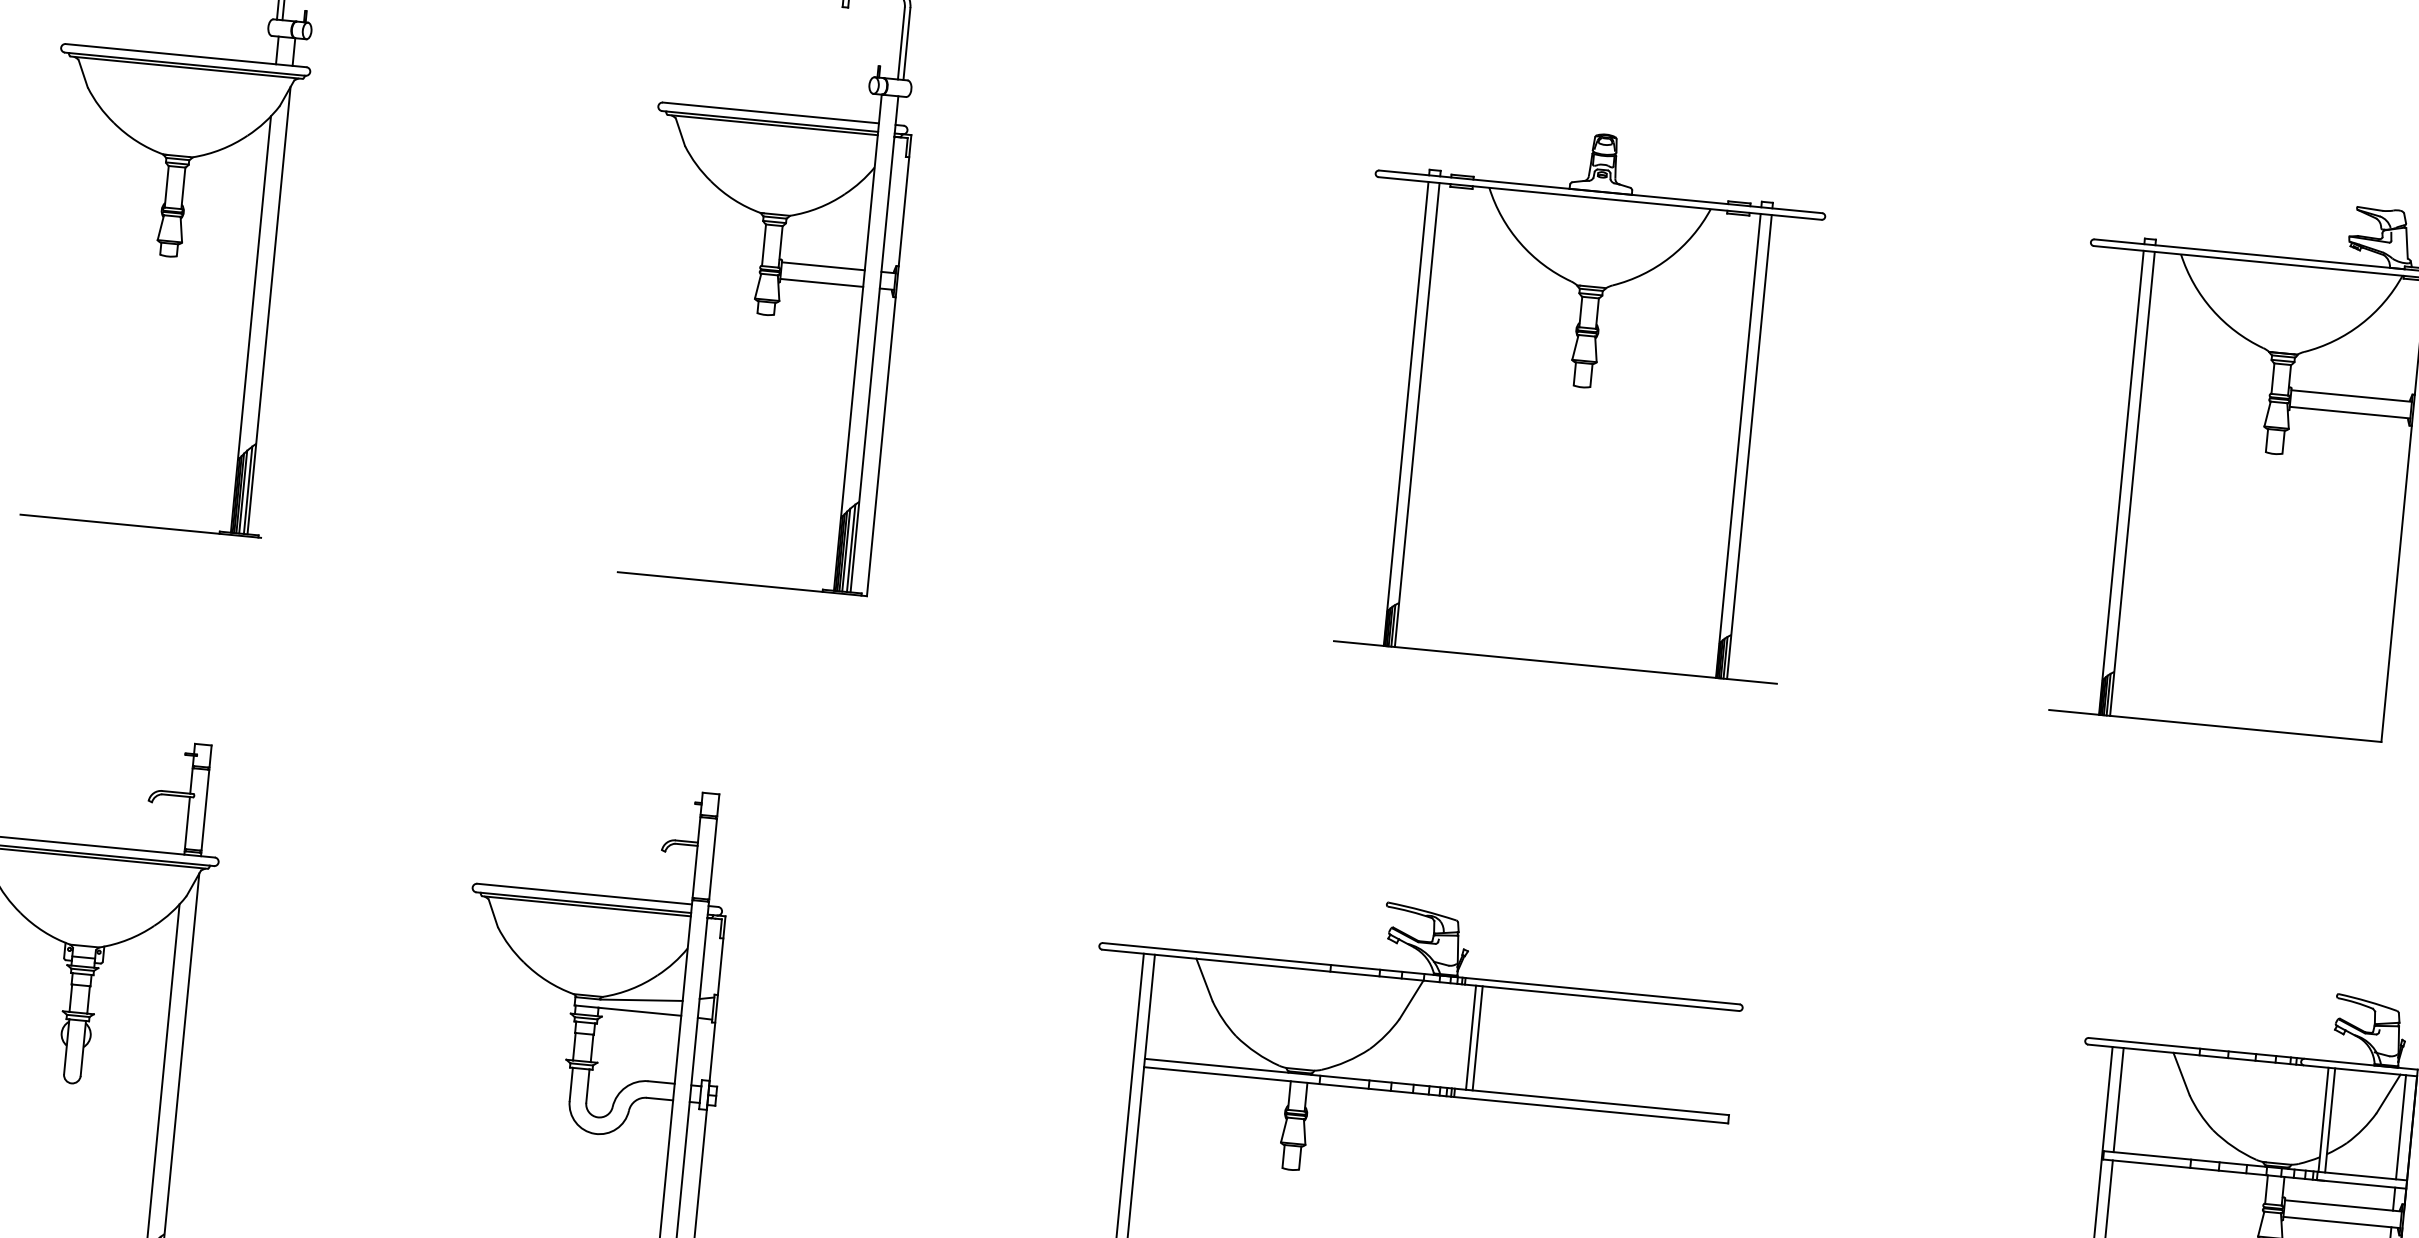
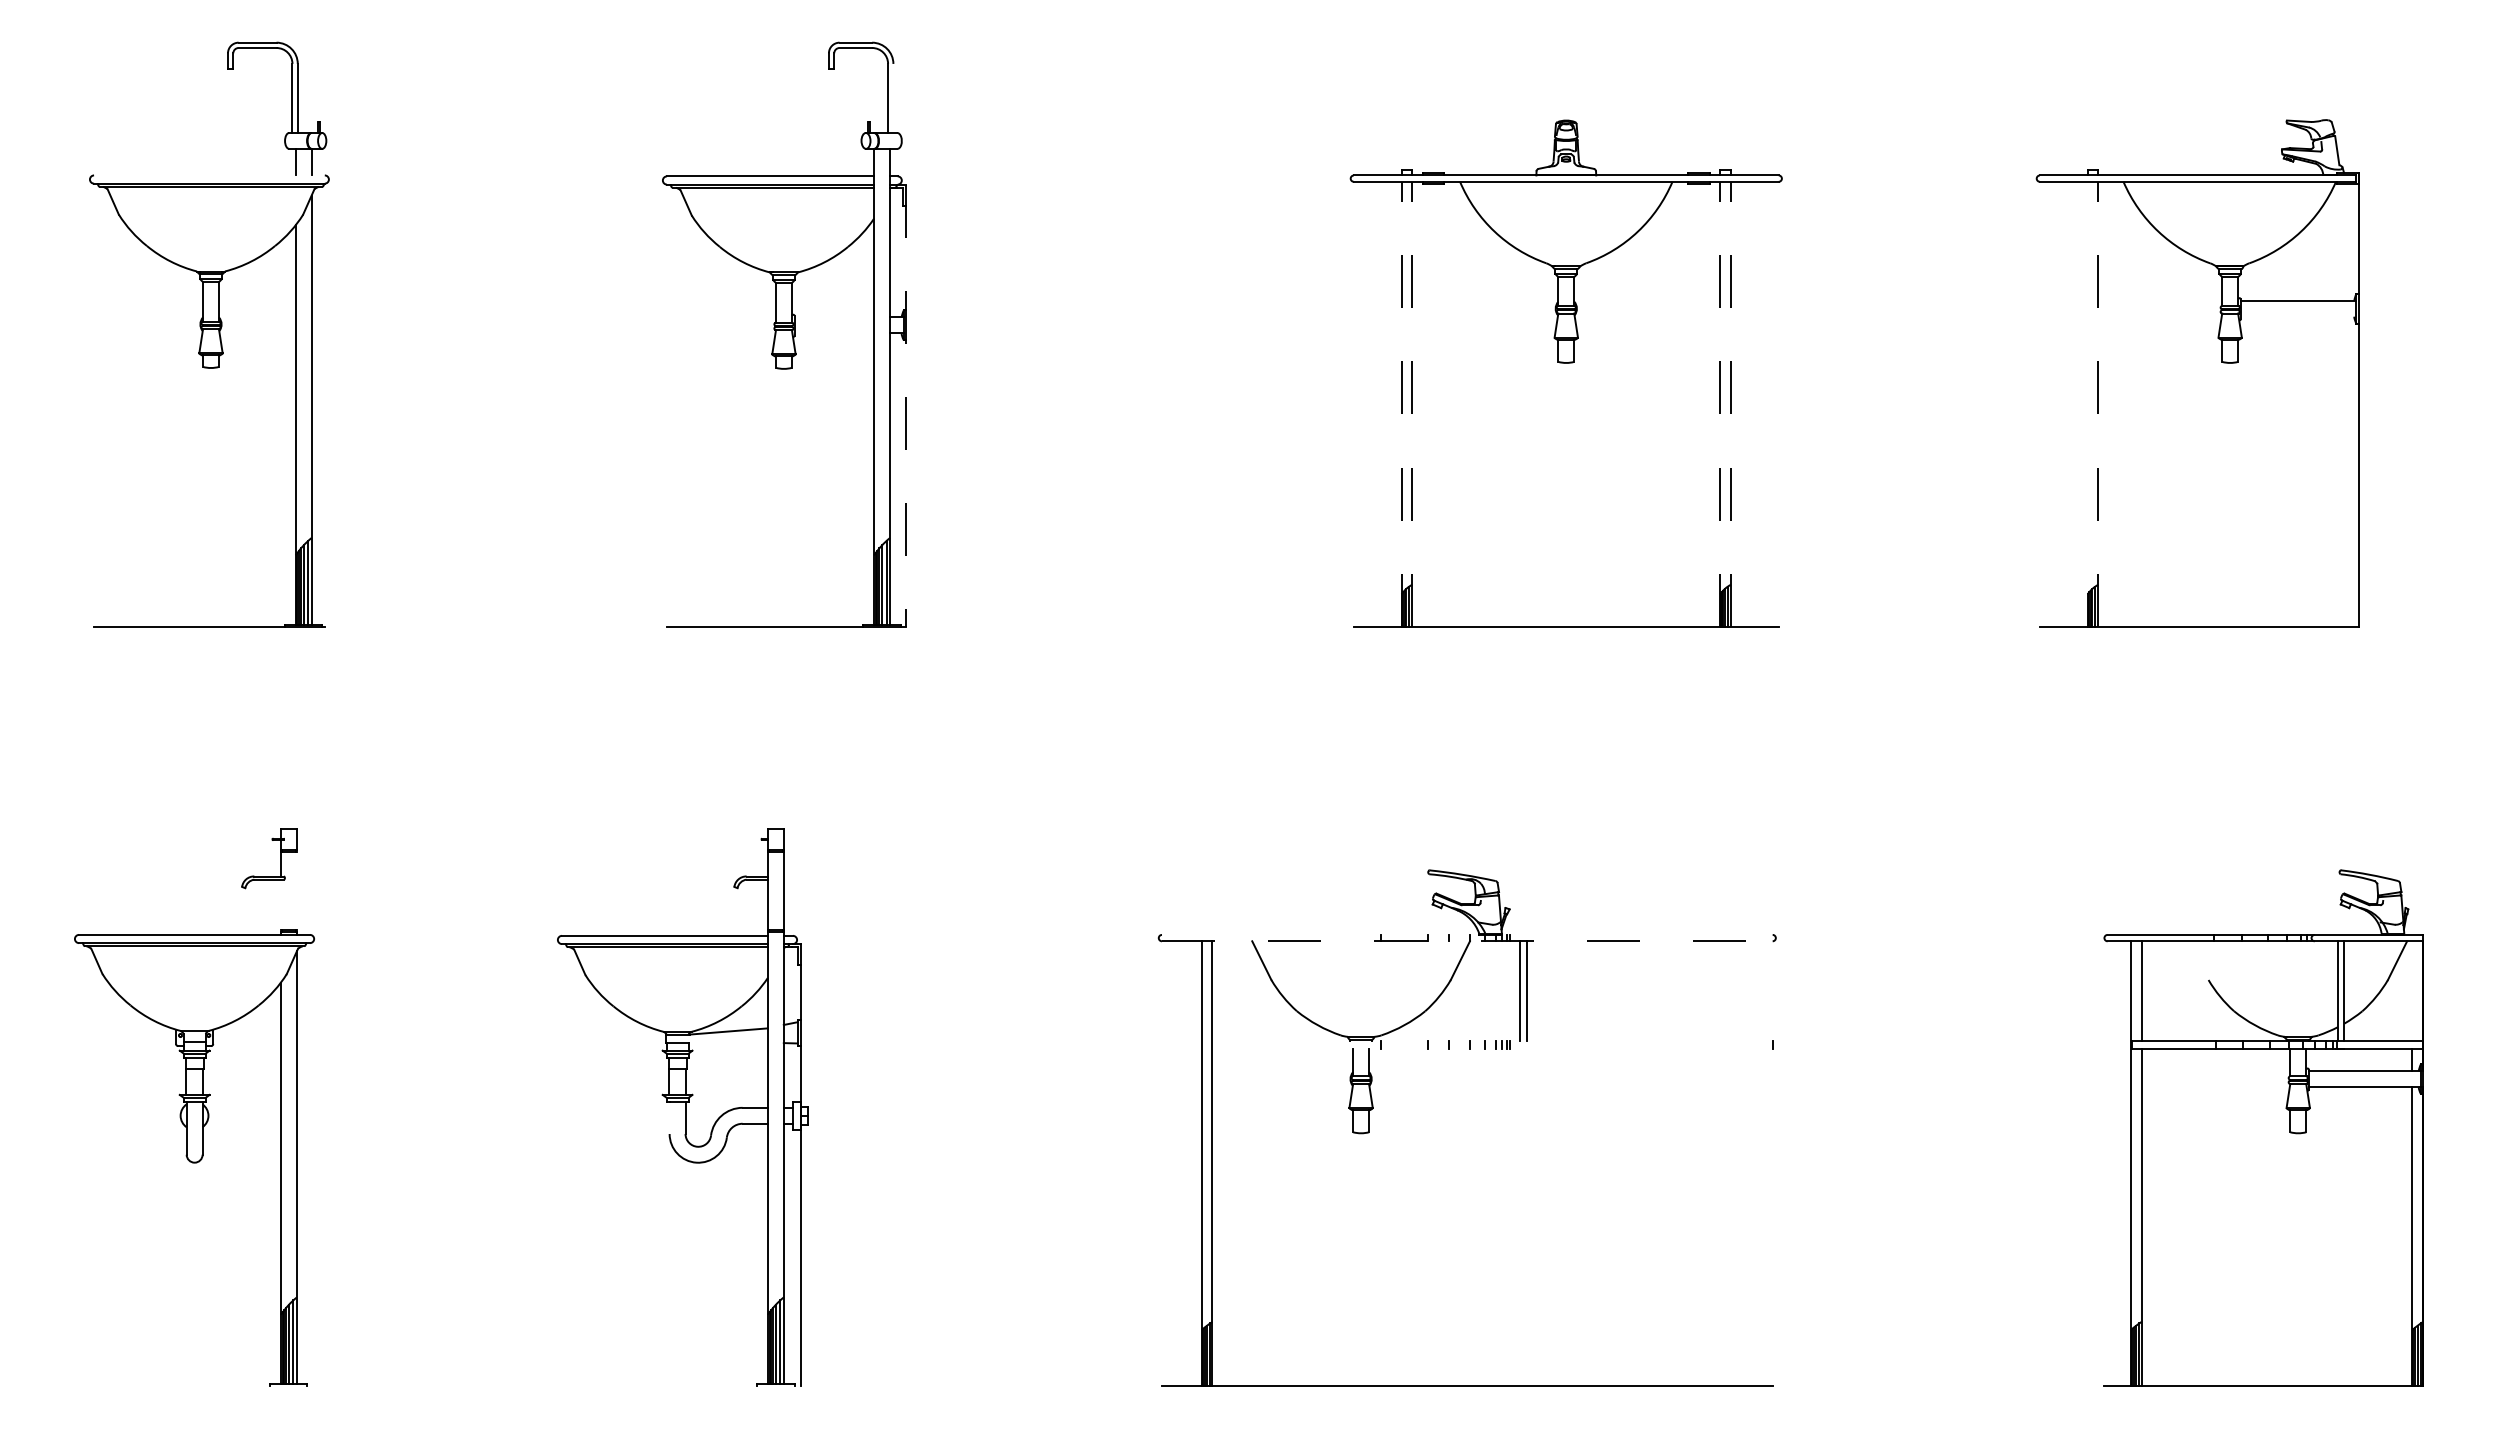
line: (907, 43) -> (893, 97), removed
line: (186, 55) -> (209, 175), removed
line: (823, 266) -> (834, 317), removed
line: (821, 283) -> (834, 333), removed
line: (888, 366) -> (905, 406), solid -> dashed
line: (2349, 412) -> (2298, 316), removed
line: (1405, 414) -> (1401, 404), solid -> dashed
line: (1417, 415) -> (1412, 404), solid -> dashed
line: (1738, 446) -> (1720, 404), solid -> dashed
line: (1748, 447) -> (1730, 404), solid -> dashed
line: (2121, 481) -> (2087, 403), removed
line: (2132, 484) -> (2098, 404), solid -> dashed
line: (205, 809) -> (296, 890), removed
line: (187, 822) -> (280, 904), removed
line: (1420, 973) -> (1466, 934), removed
line: (1420, 980) -> (1467, 941), solid -> dashed
line: (639, 1011) -> (727, 1042), removed
line: (2181, 1073) -> (2198, 960), removed
line: (571, 1085) -> (669, 1118), removed
line: (1436, 1087) -> (1492, 1041), removed
line: (1436, 1095) -> (1492, 1049), removed
line: (2401, 1127) -> (2412, 991), removed

